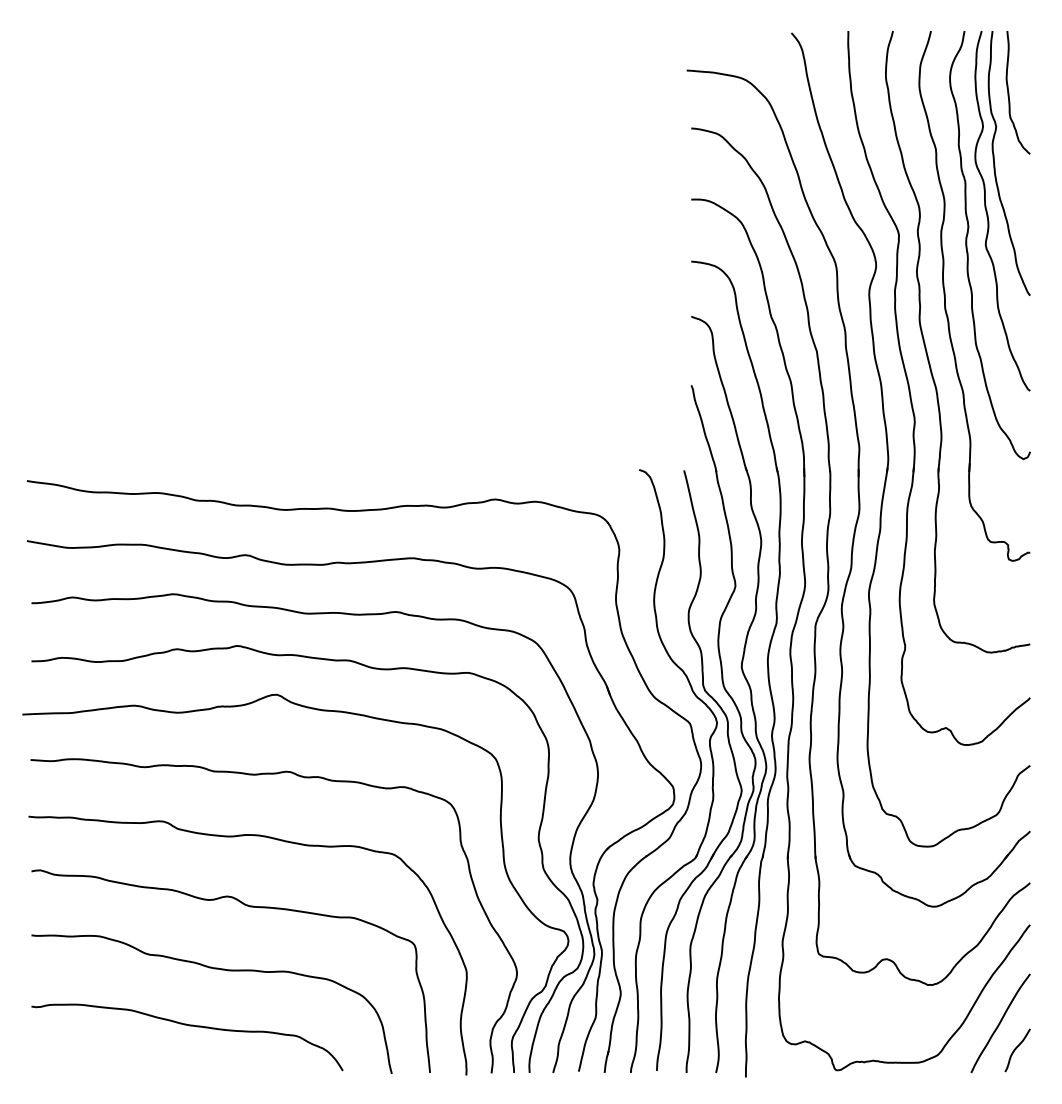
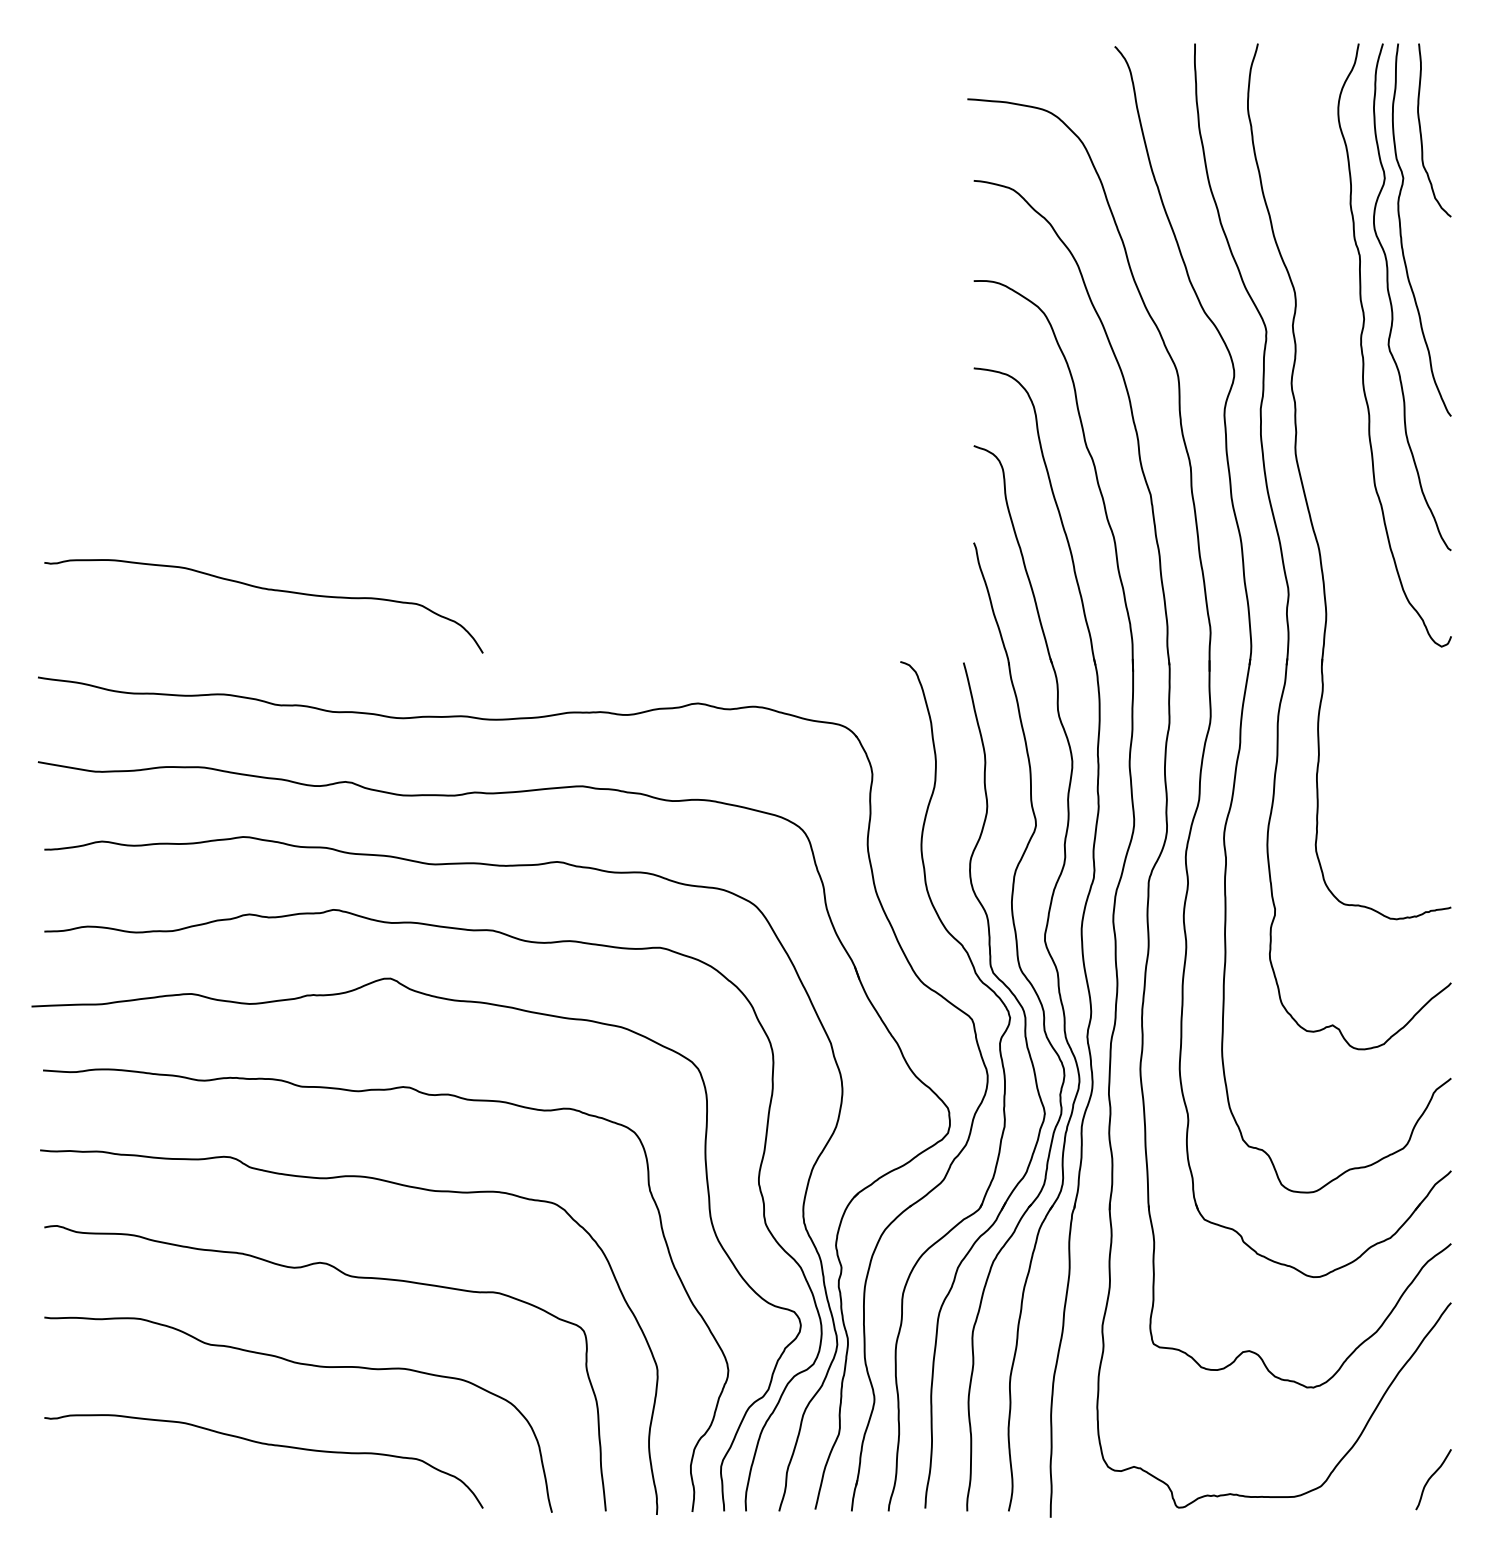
part: (945, 296) -> (1331, 417), removed
curve: (189, 419) -> (266, 590), added
curve: (1000, 1022) -> (1409, 1440), removed

